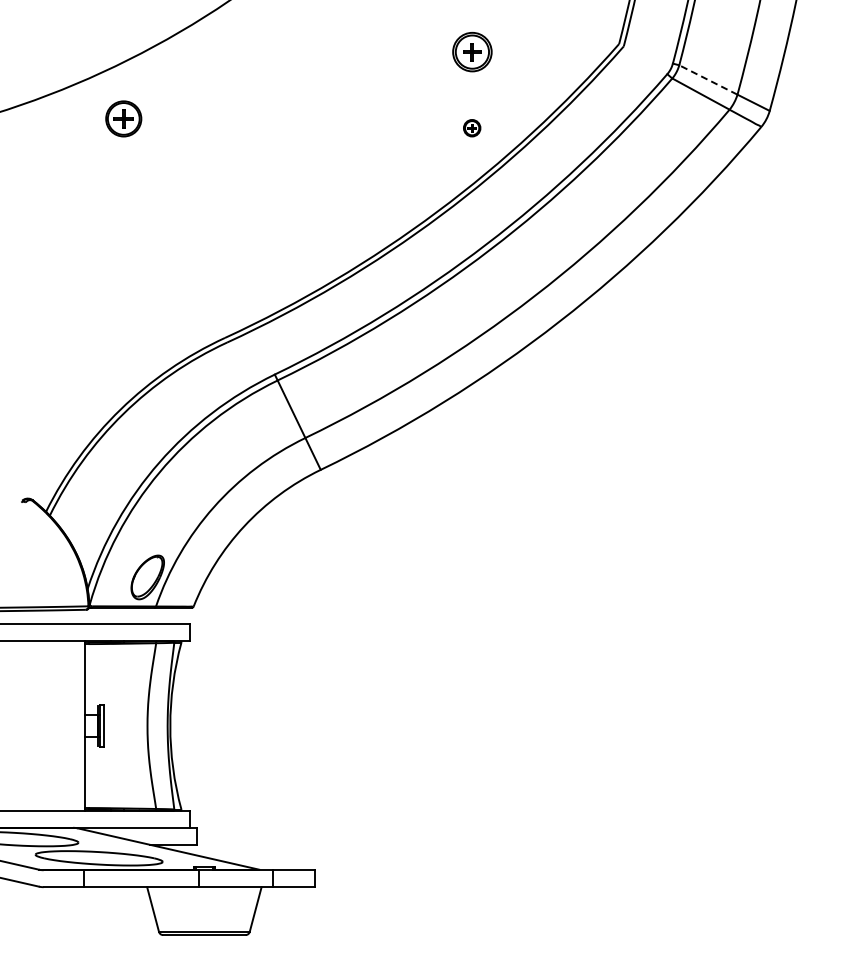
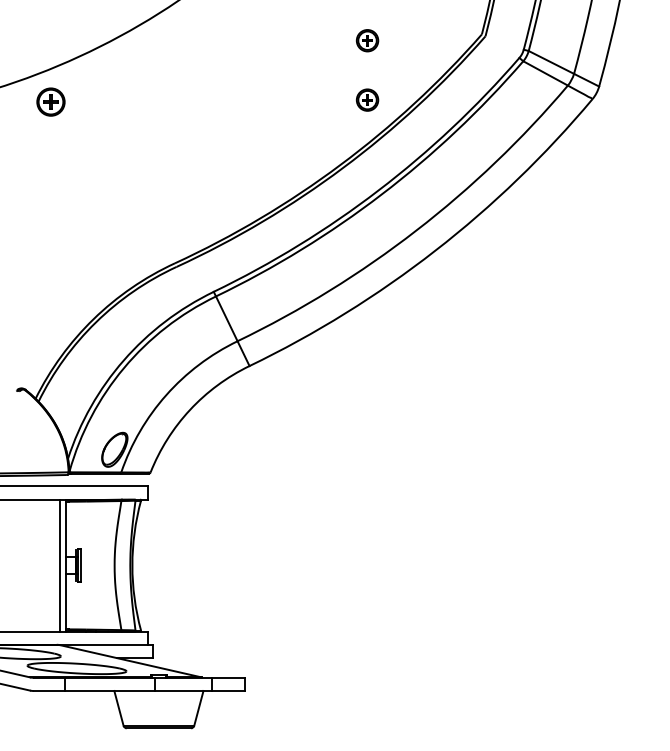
part: (471, 51) -> (366, 40), size x0.71
line: (708, 79) -> (551, 62), dashed -> solid
part: (123, 118) -> (50, 101), moved
part: (471, 127) -> (366, 99), size x1.67
line: (77, 725) -> (60, 565), added

